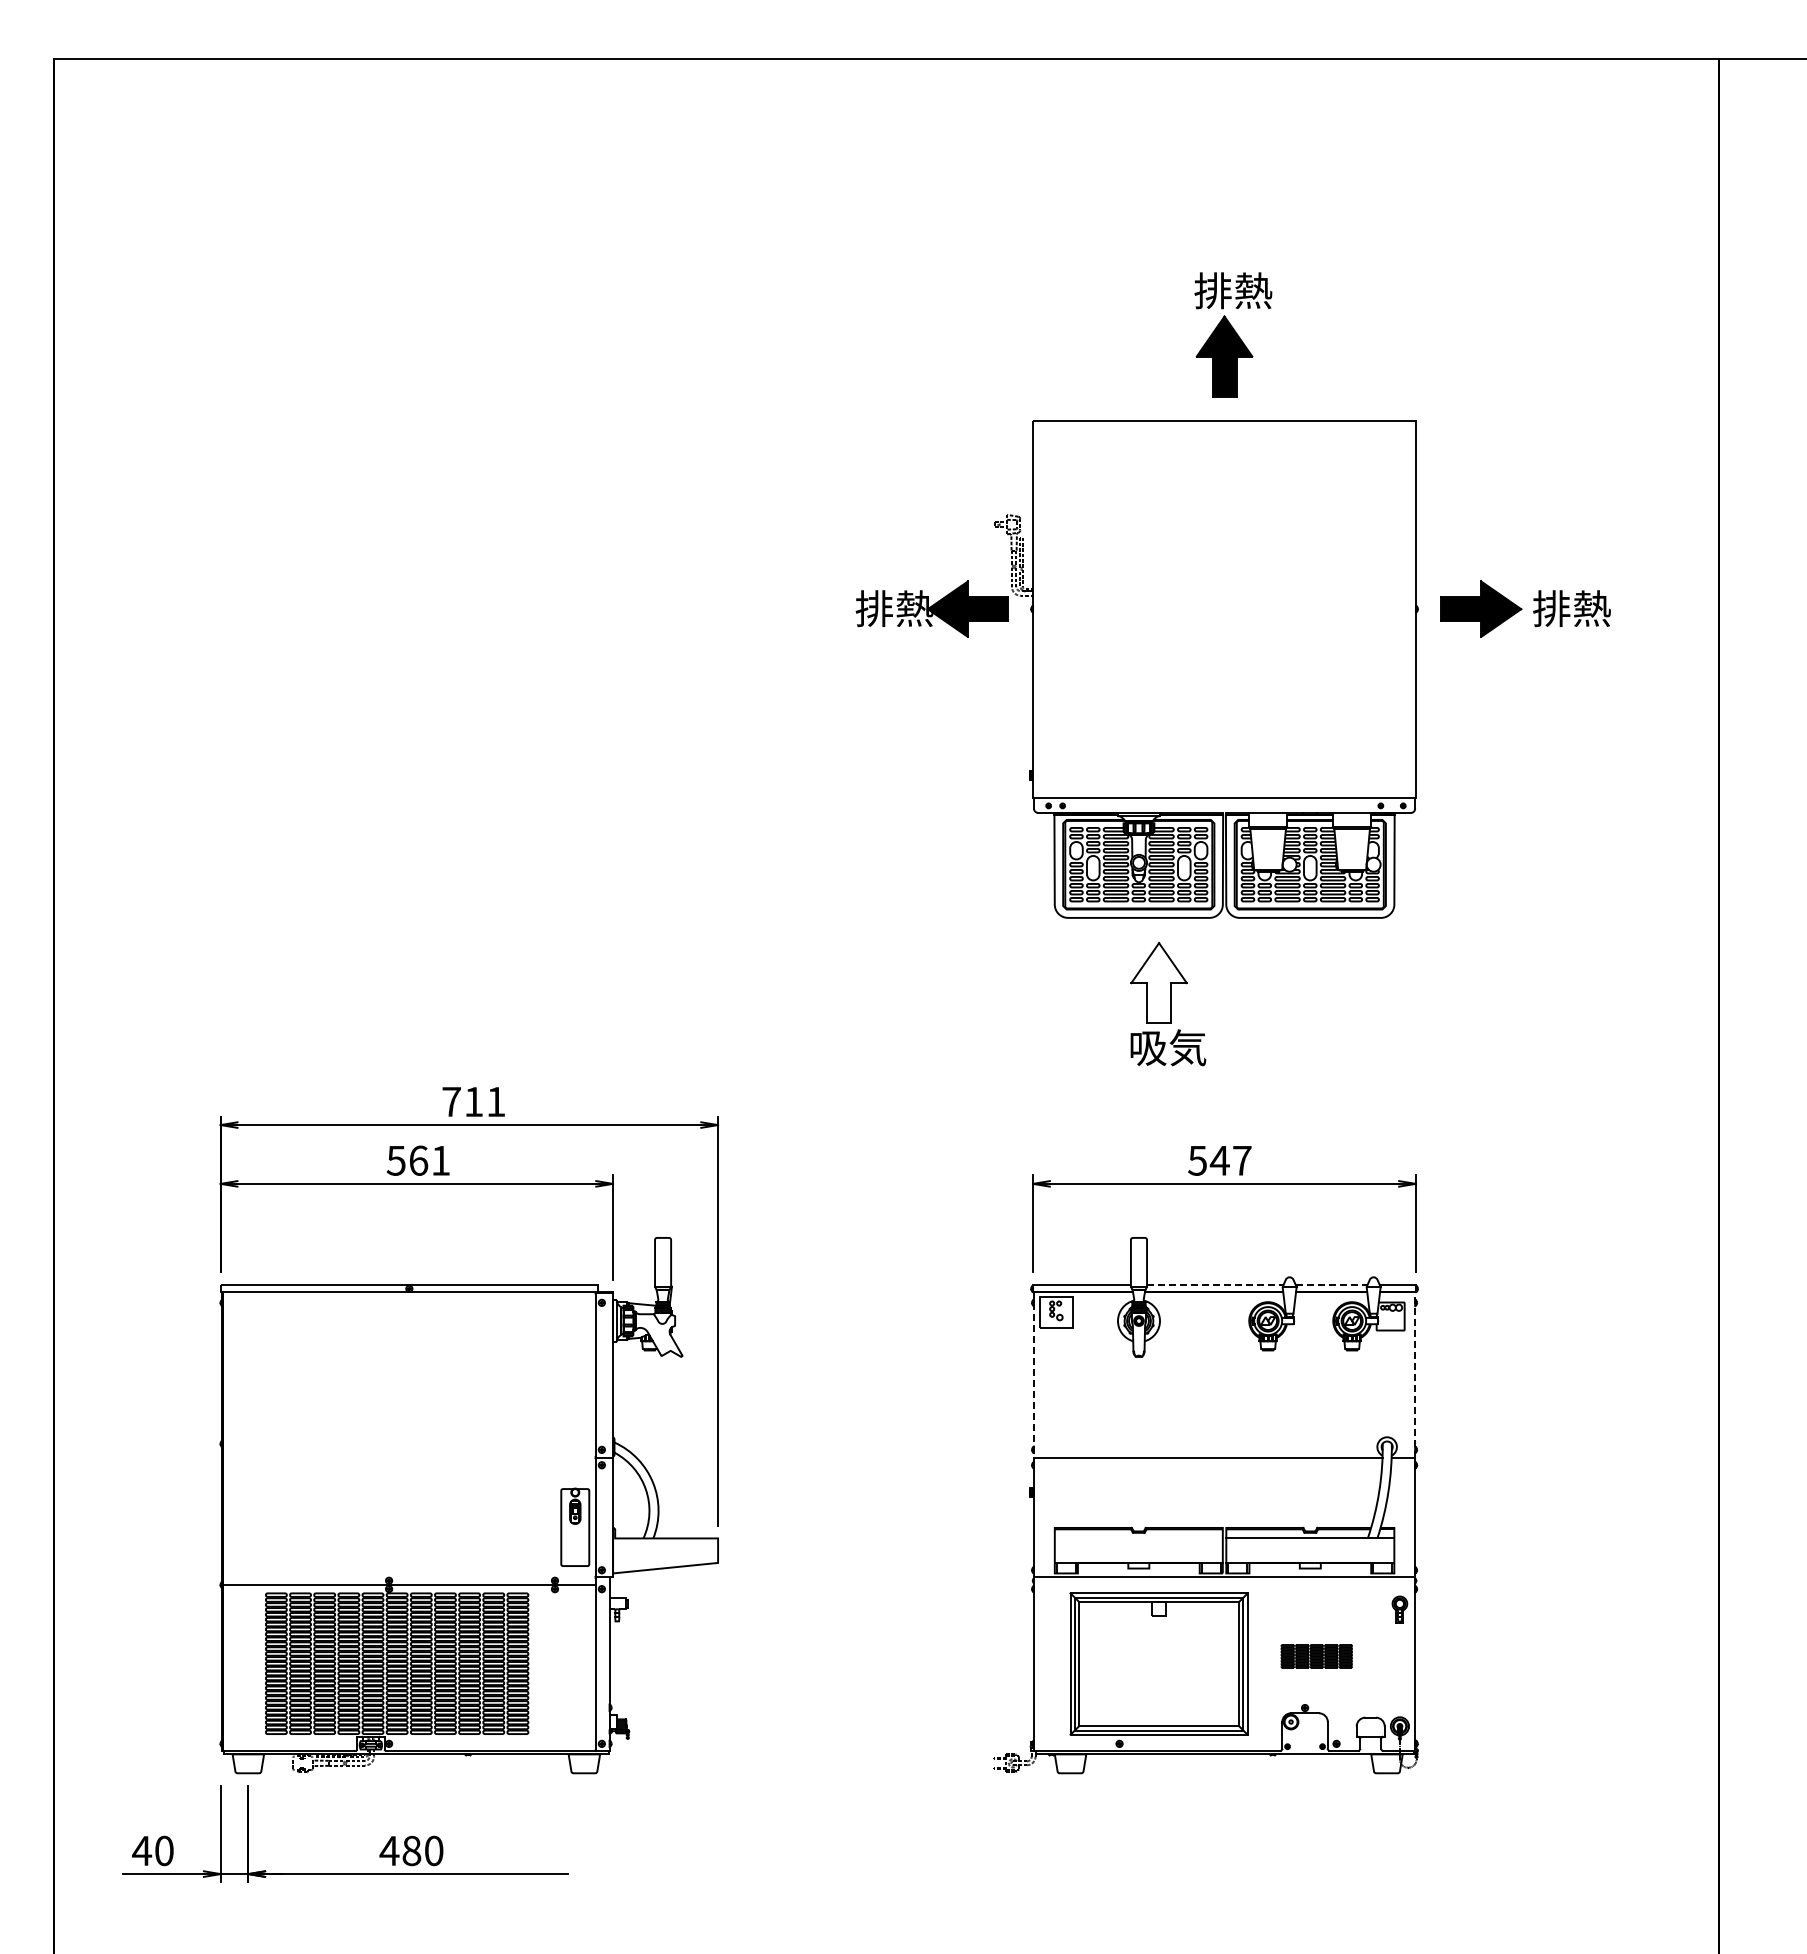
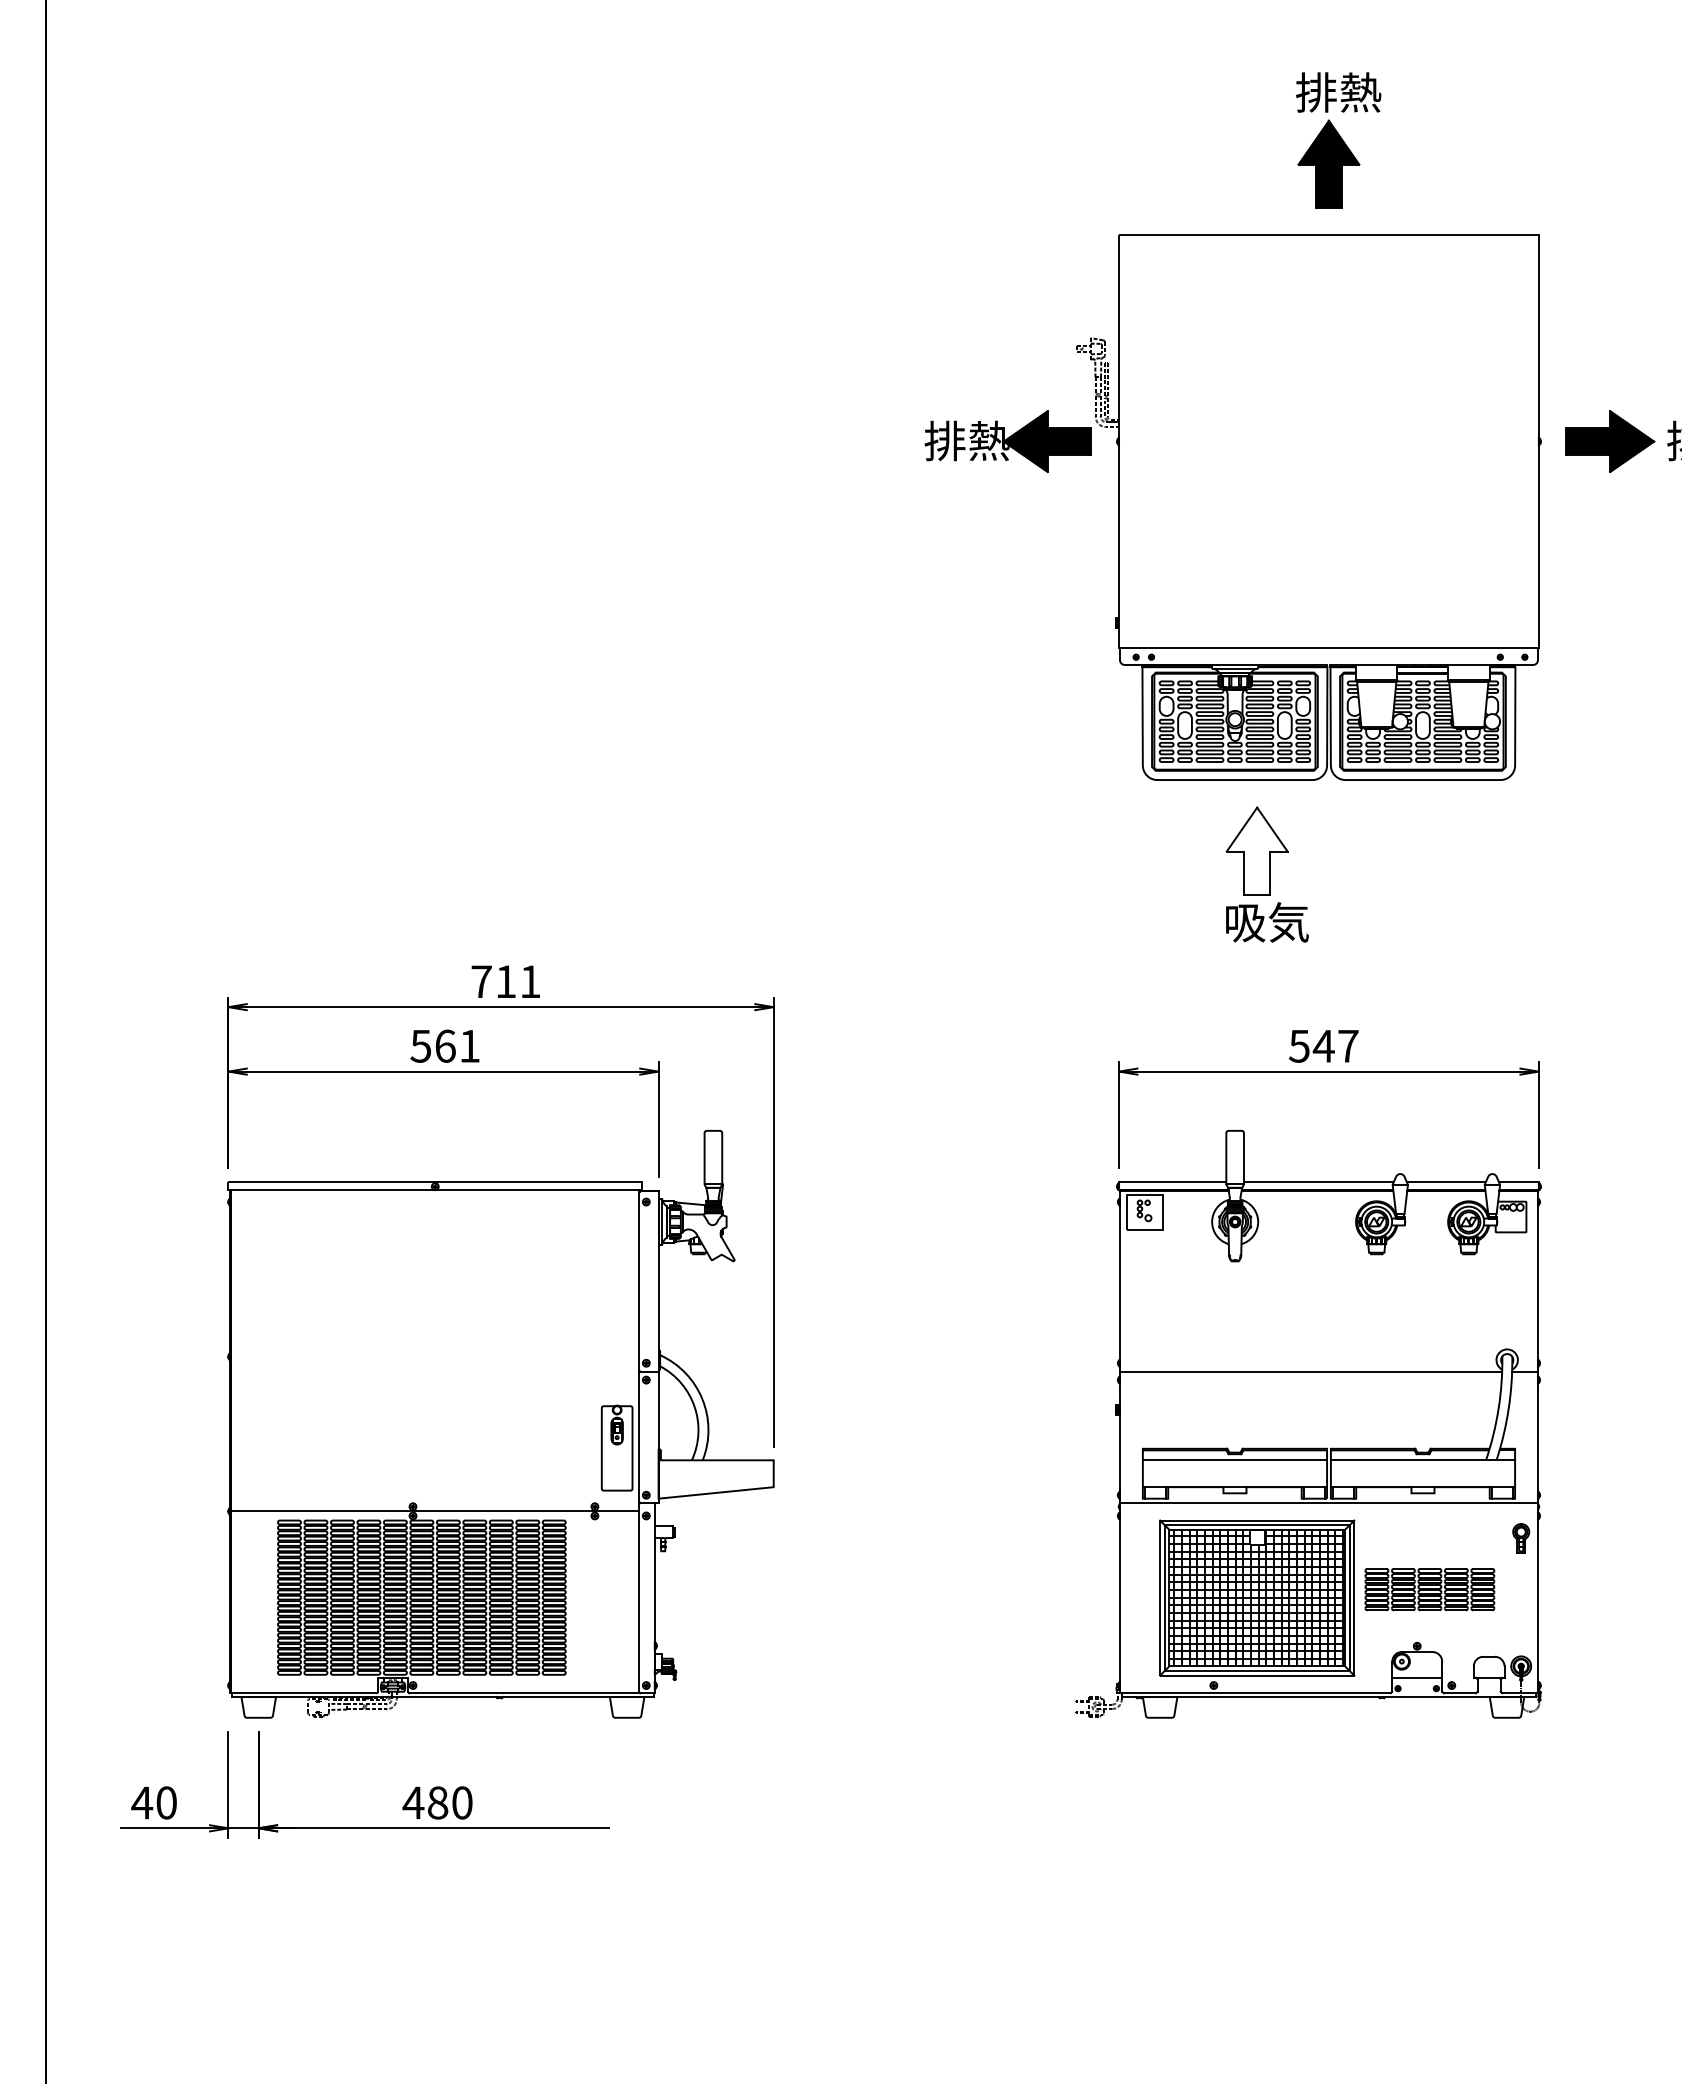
line: (1215, 1284) -> (1319, 1181), dashed -> solid
line: (1332, 1284) -> (1447, 1181), dashed -> solid
line: (1033, 1374) -> (1119, 1280), dashed -> solid
line: (1415, 1374) -> (1538, 1280), dashed -> solid
line: (1138, 1538) -> (1234, 1460), added
part: (1316, 1656) -> (1429, 1589), size x1.67
hatch: (1158, 1663) -> (1256, 1597), added
line: (1304, 1736) -> (1416, 1677), added

